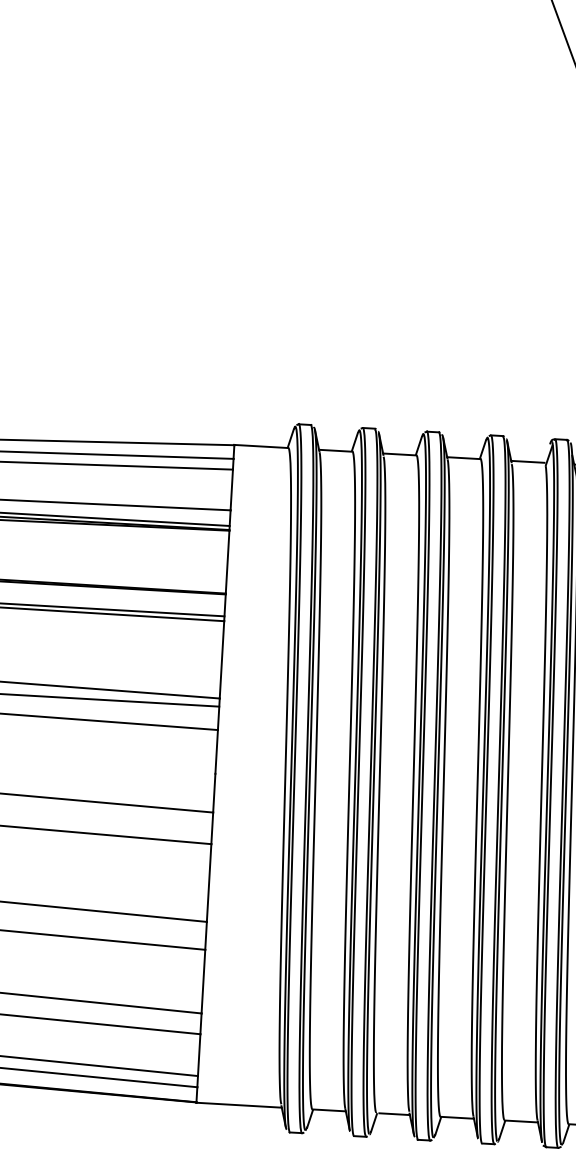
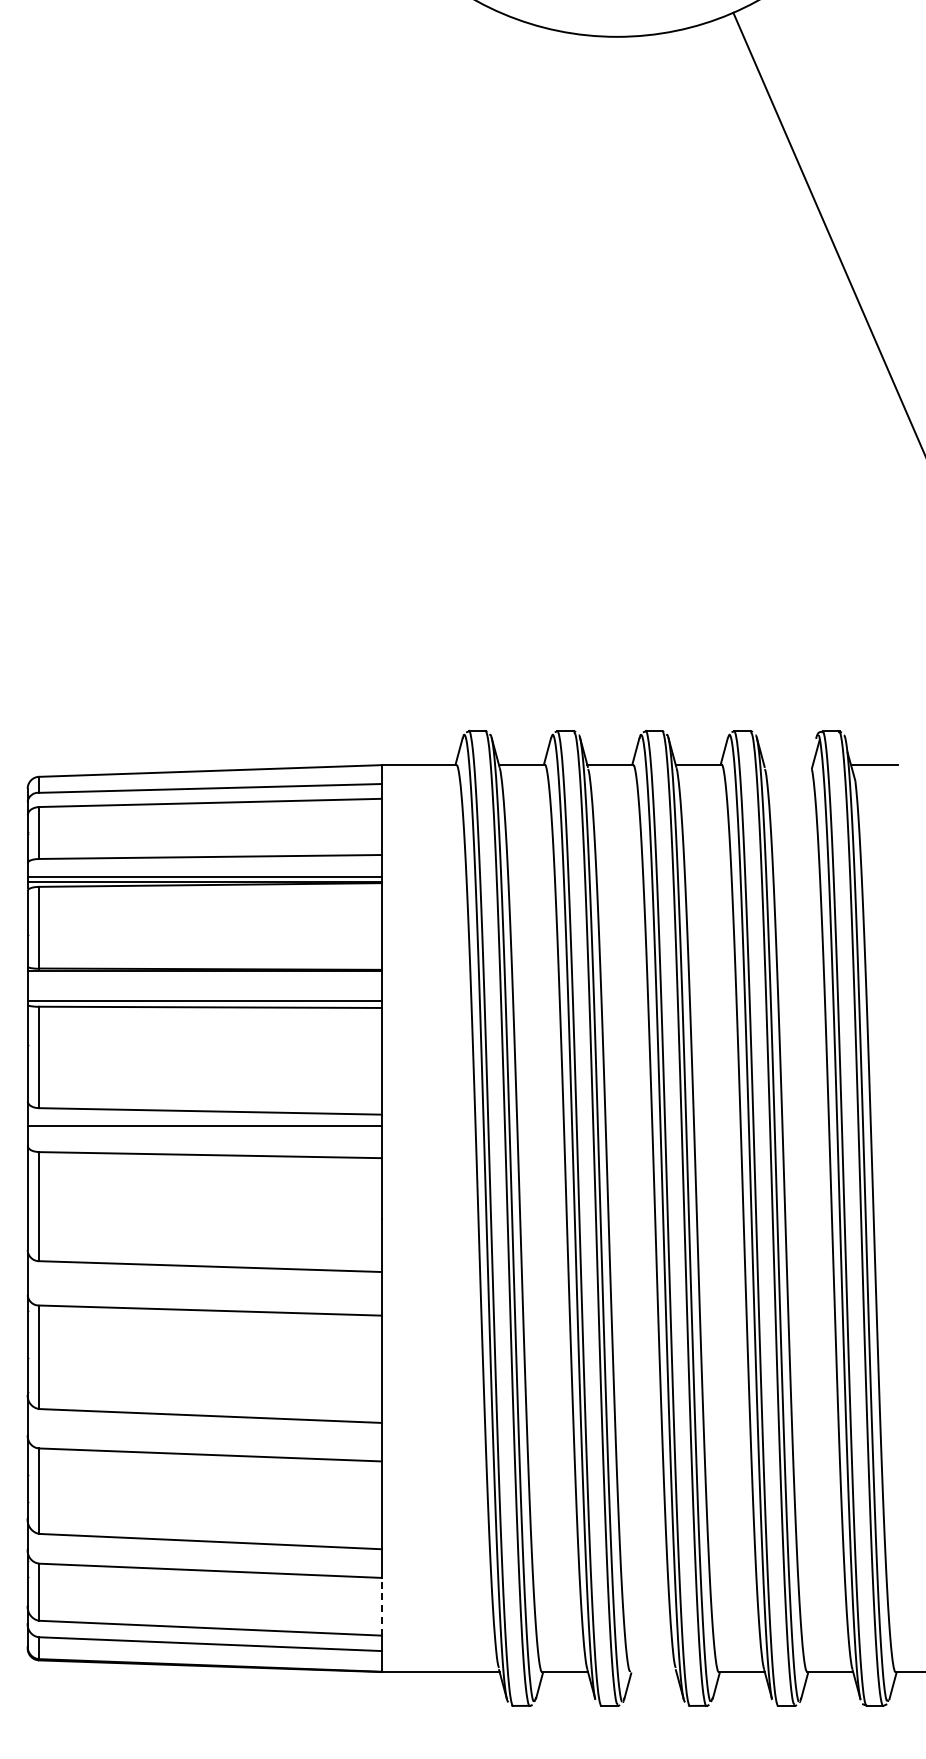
line: (527, 461) -> (786, 764), removed
line: (199, 1054) -> (382, 1606), solid -> dashed
line: (394, 1114) -> (655, 1672), removed

